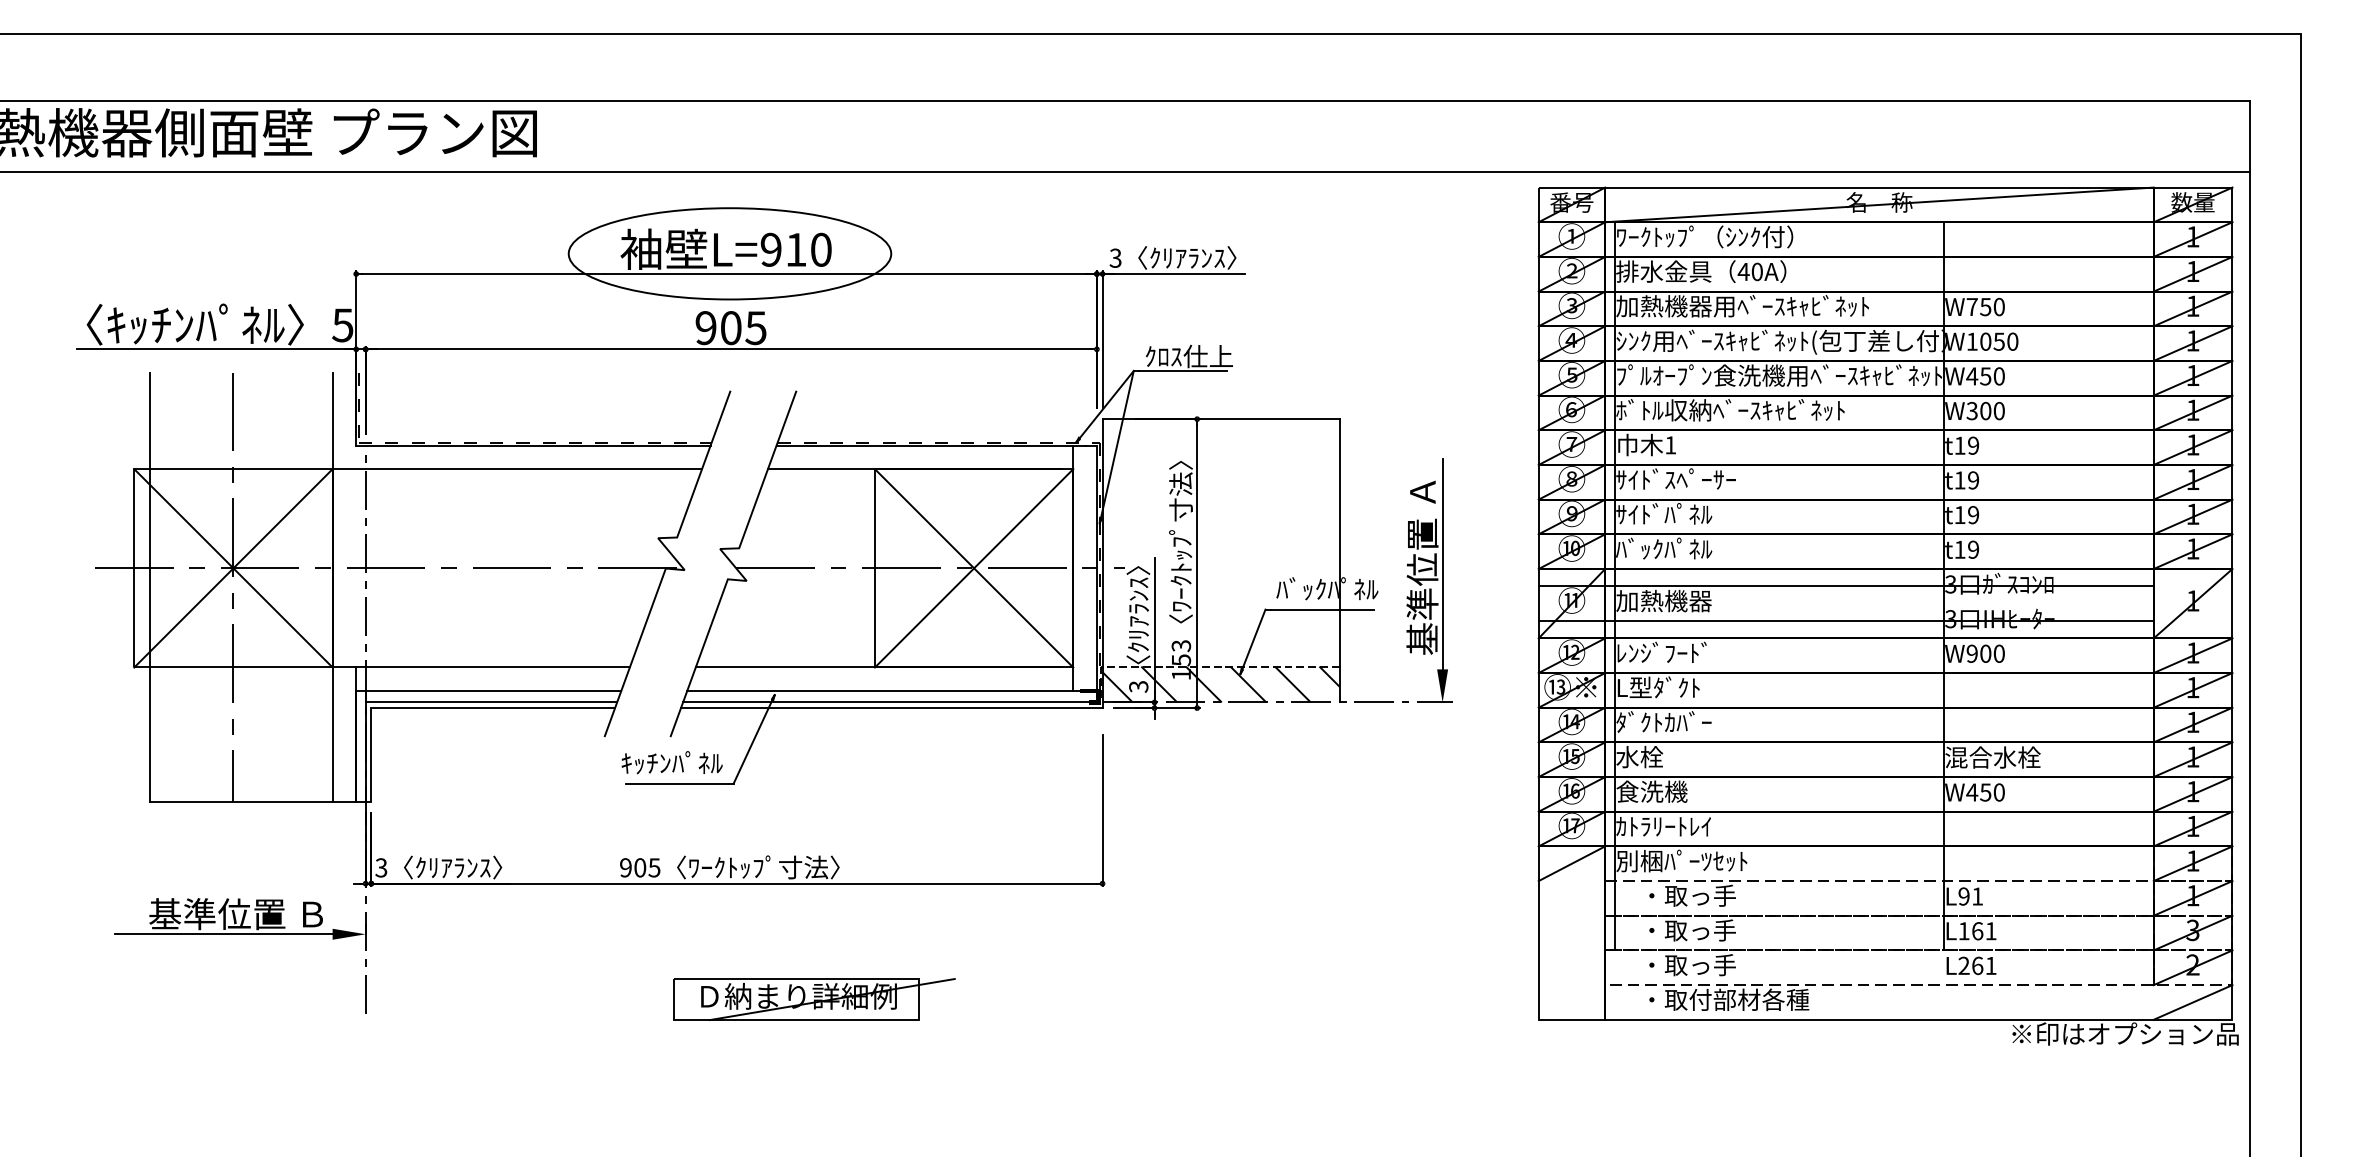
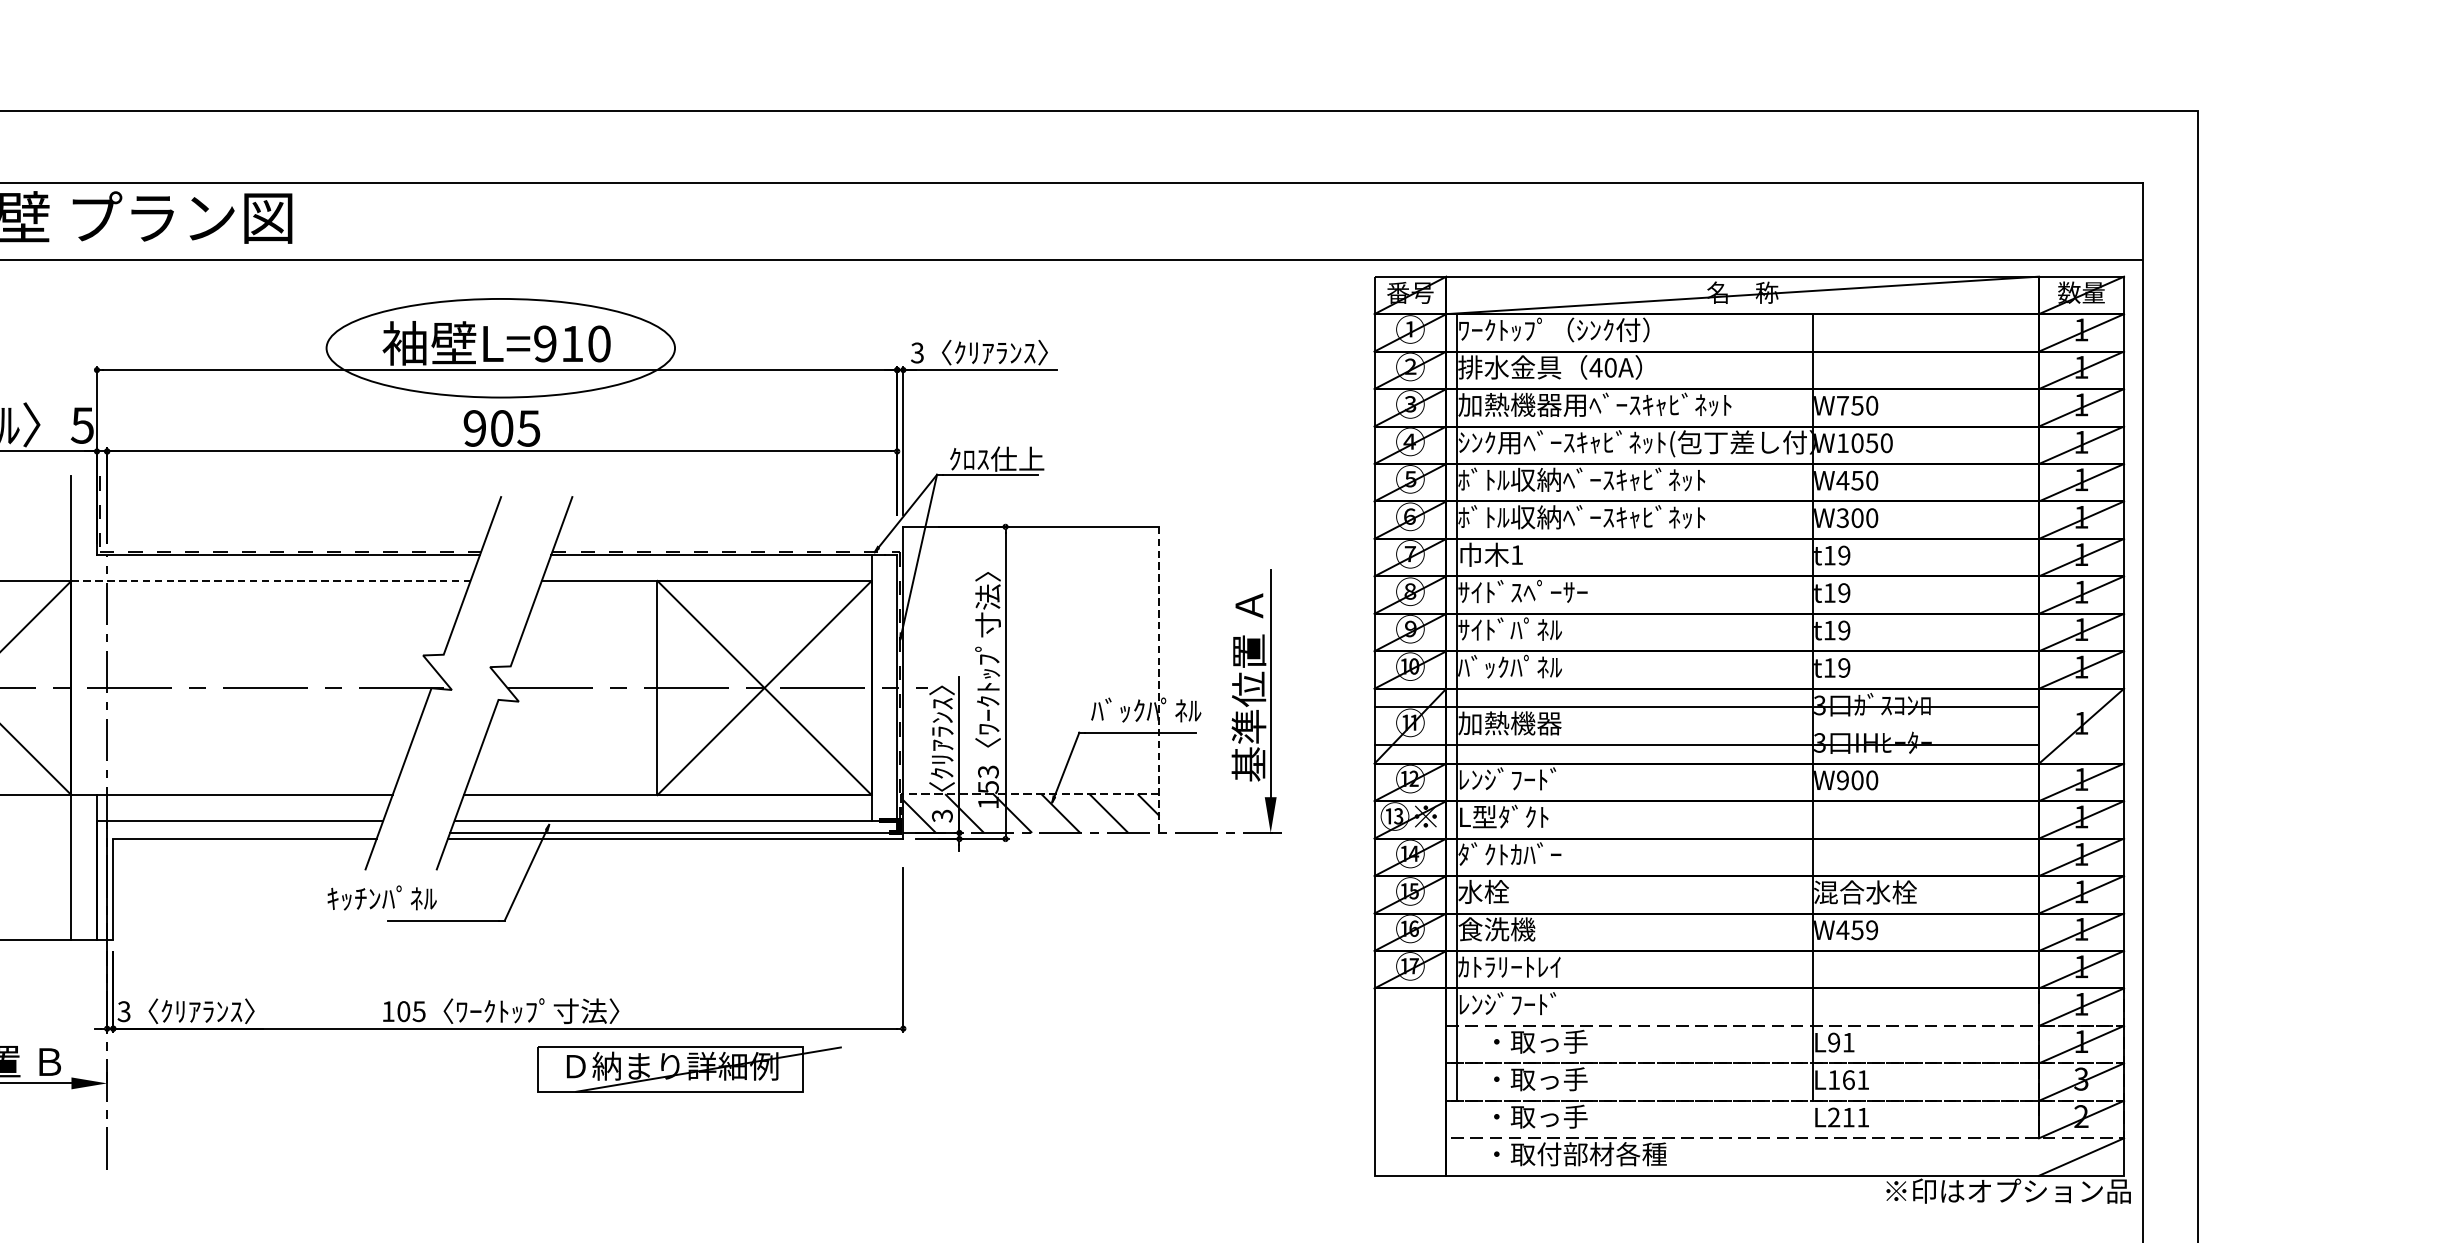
text: (1778, 375) -> (1633, 479), ﾌﾟﾙｵｰﾌﾟﾝ食洗機用ﾍﾞｰｽｷｬﾋﾞﾈｯﾄ -> ﾎﾞﾄﾙ収納ﾍﾞｰｽｷｬﾋﾞﾈｯﾄ
line: (517, 469) -> (271, 581), solid -> dashed
line: (1339, 560) -> (1159, 679), solid -> dashed
line: (491, 702) -> (243, 832), removed
text: (671, 762) -> (381, 897), moved
text: (1998, 792) -> (1871, 930), W450 -> W459
text: (1681, 860) -> (1528, 1003), 別梱ﾊﾟｰﾂｾｯﾄ -> ﾚﾝｼﾞﾌｰﾄﾞ
line: (1571, 863) -> (1409, 1006), removed
text: (625, 867) -> (387, 1011), 905 -> 105
text: (1977, 965) -> (1848, 1117), L261 -> L211
part: (814, 999) -> (689, 1069), moved

